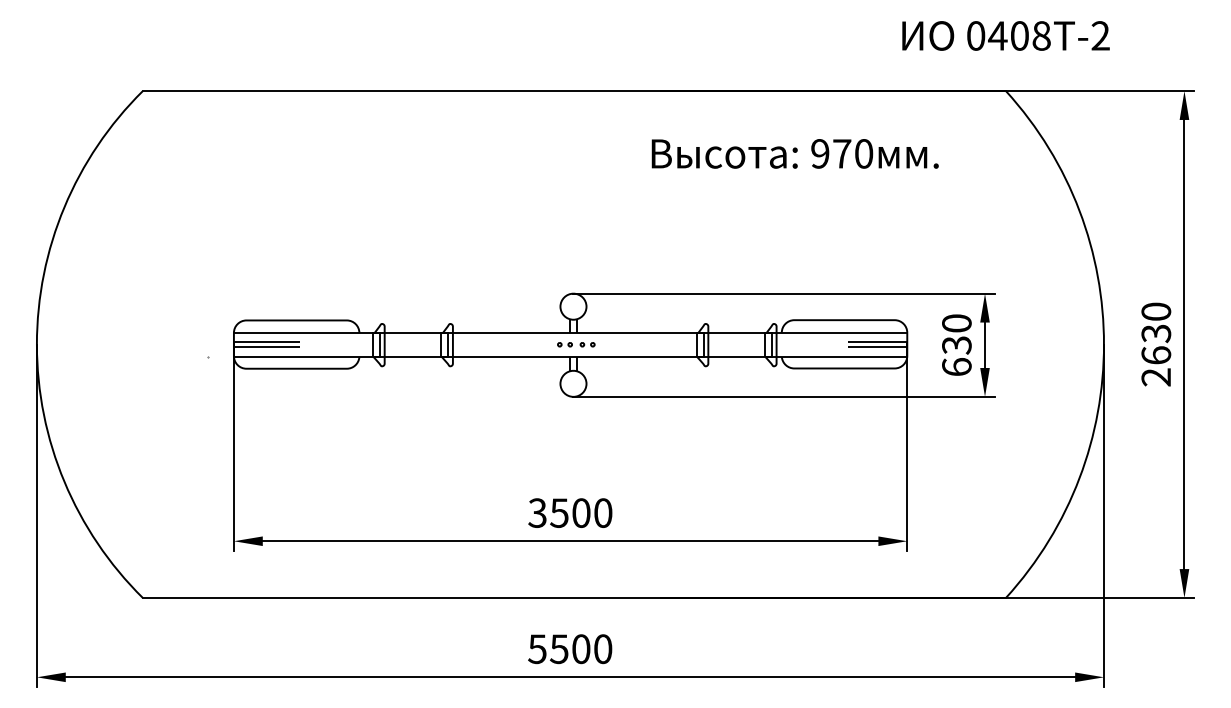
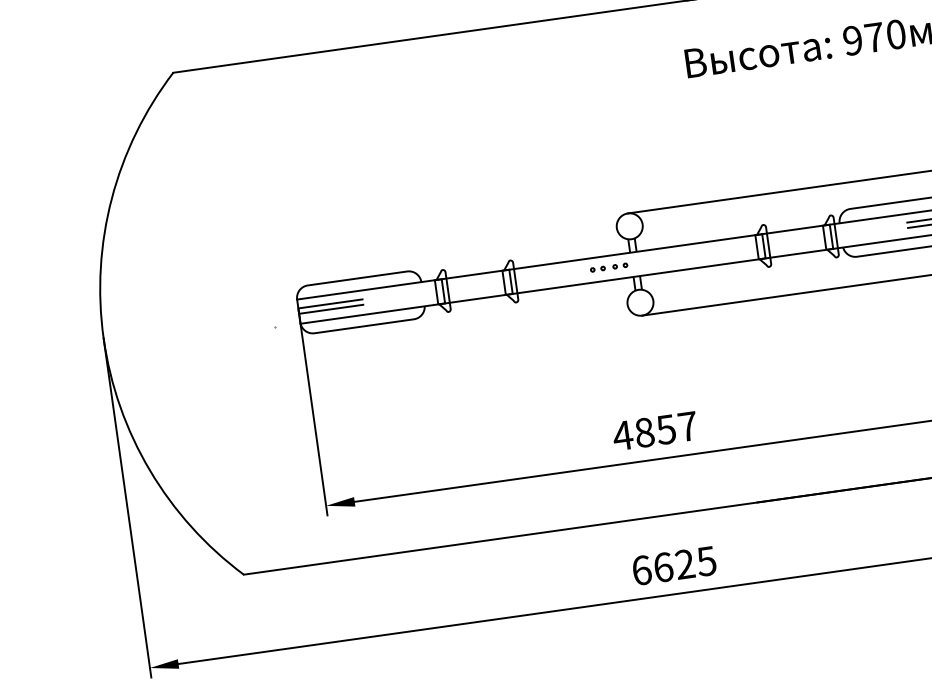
part: (576, 344) -> (609, 267), moved
text: (569, 513) -> (654, 431), 3500 -> 4857
text: (570, 649) -> (674, 566), 5500 -> 6625

